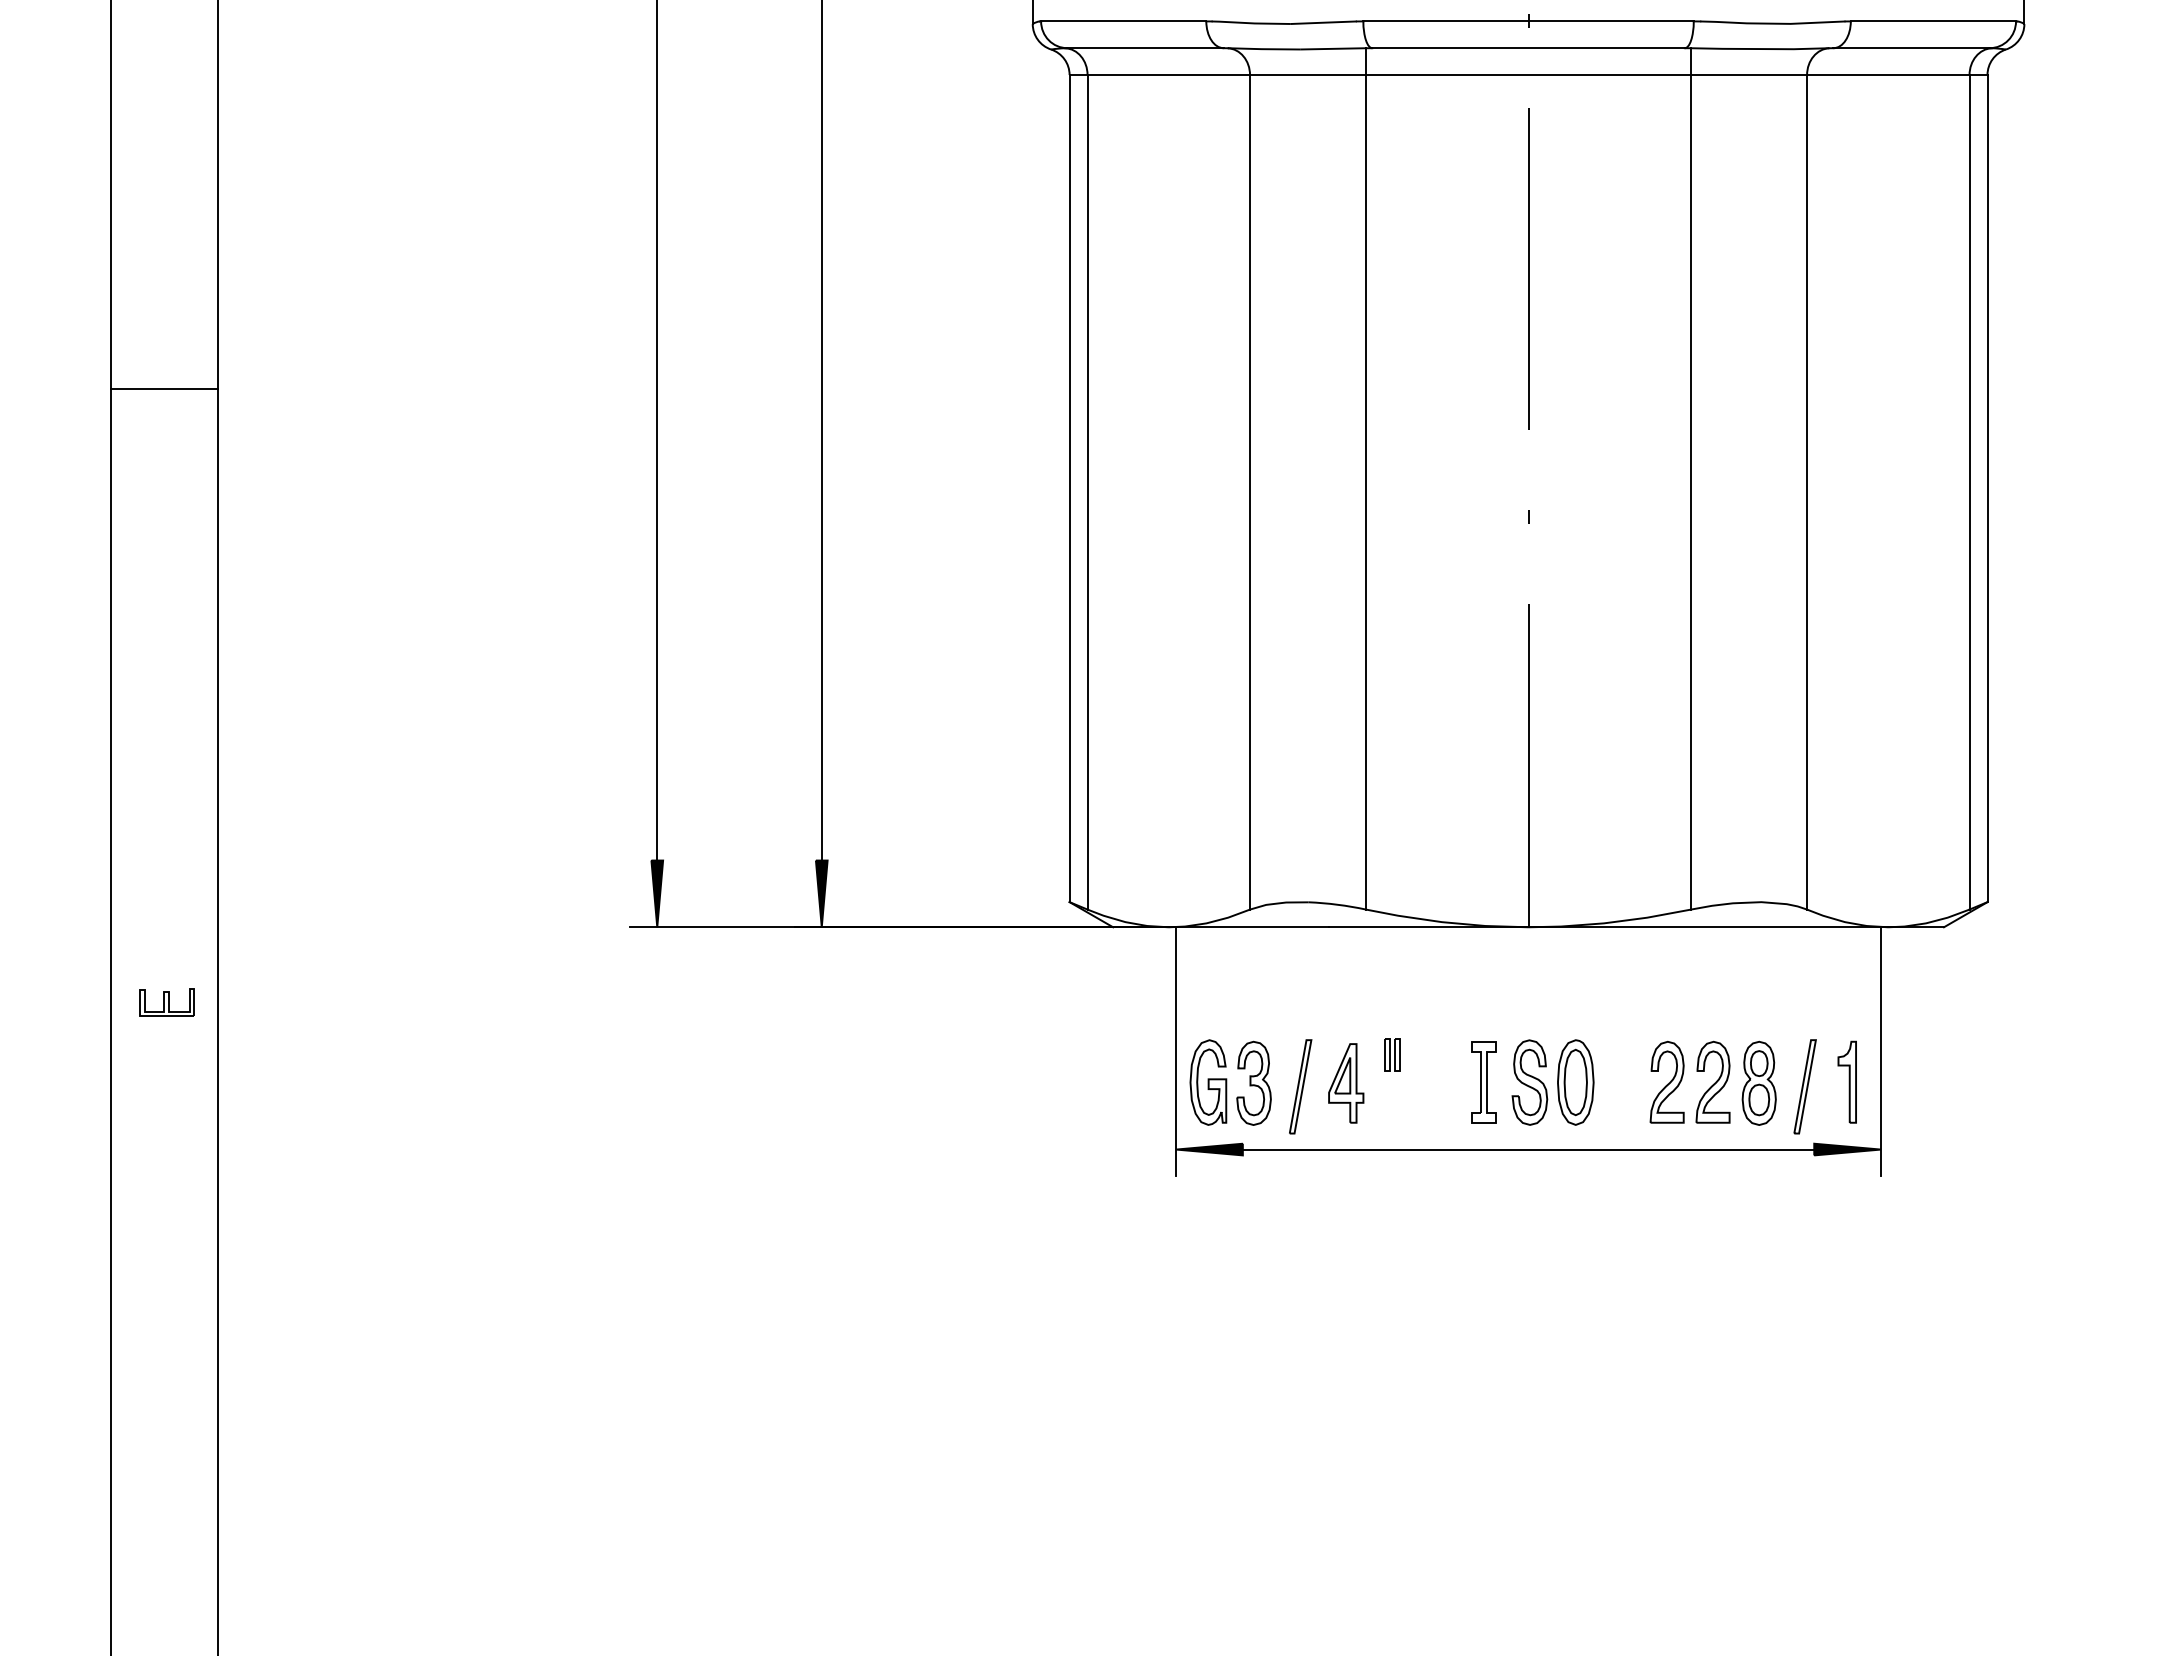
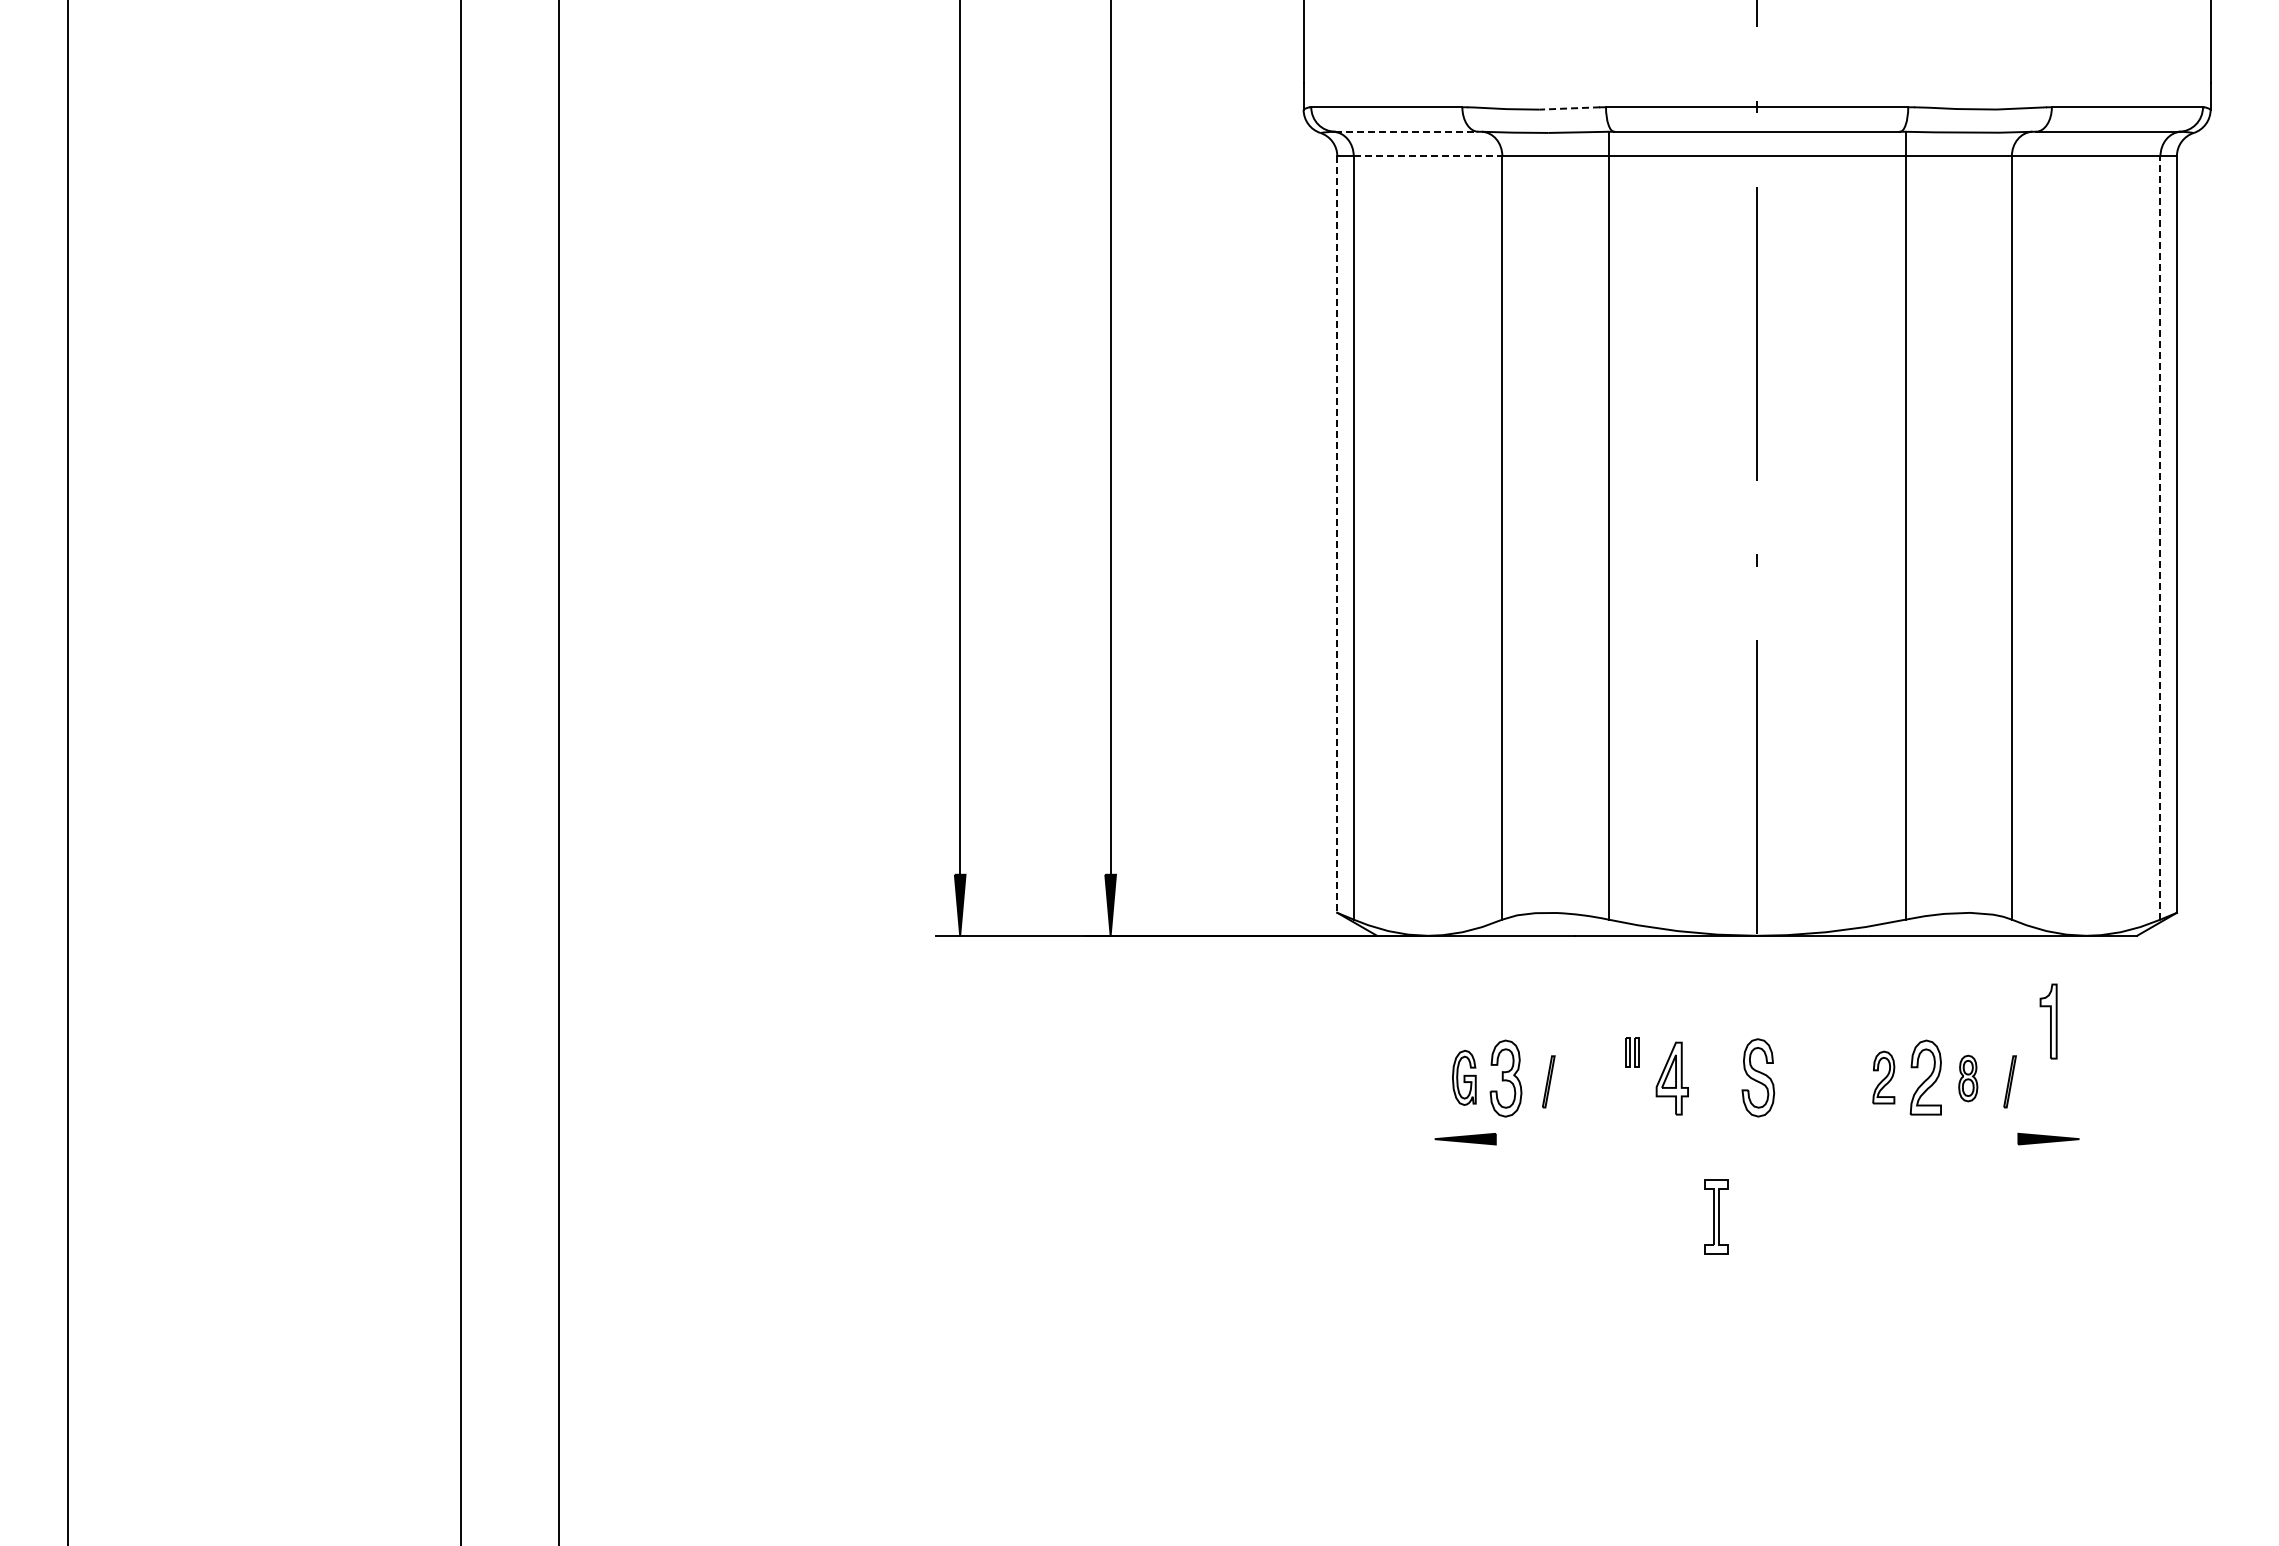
line: (1323, 22) -> (1569, 108), solid -> dashed
line: (1146, 47) -> (1407, 131), solid -> dashed
line: (1169, 75) -> (1428, 156), solid -> dashed
line: (164, 389) -> (509, 443), removed
line: (1069, 489) -> (1337, 535), solid -> dashed
line: (1969, 491) -> (2160, 537), solid -> dashed
part: (166, 1002) -> (511, 1004), removed
line: (1175, 1051) -> (1434, 1049), removed
line: (1881, 1051) -> (2079, 1049), removed
part: (1208, 1082) -> (1464, 1077), size x0.7
part: (1484, 1082) -> (1716, 1216), moved
part: (1575, 1082) -> (1800, 1077), removed
part: (1666, 1082) -> (1883, 1077), size x0.7
part: (1847, 1082) -> (2048, 1021), moved
part: (1345, 1083) -> (1671, 1078), moved
part: (1759, 1083) -> (1968, 1078), size x0.6
part: (1300, 1086) -> (1548, 1081), size x0.6
part: (1804, 1086) -> (2009, 1081), size x0.6
line: (1527, 1149) -> (1756, 1139), removed

